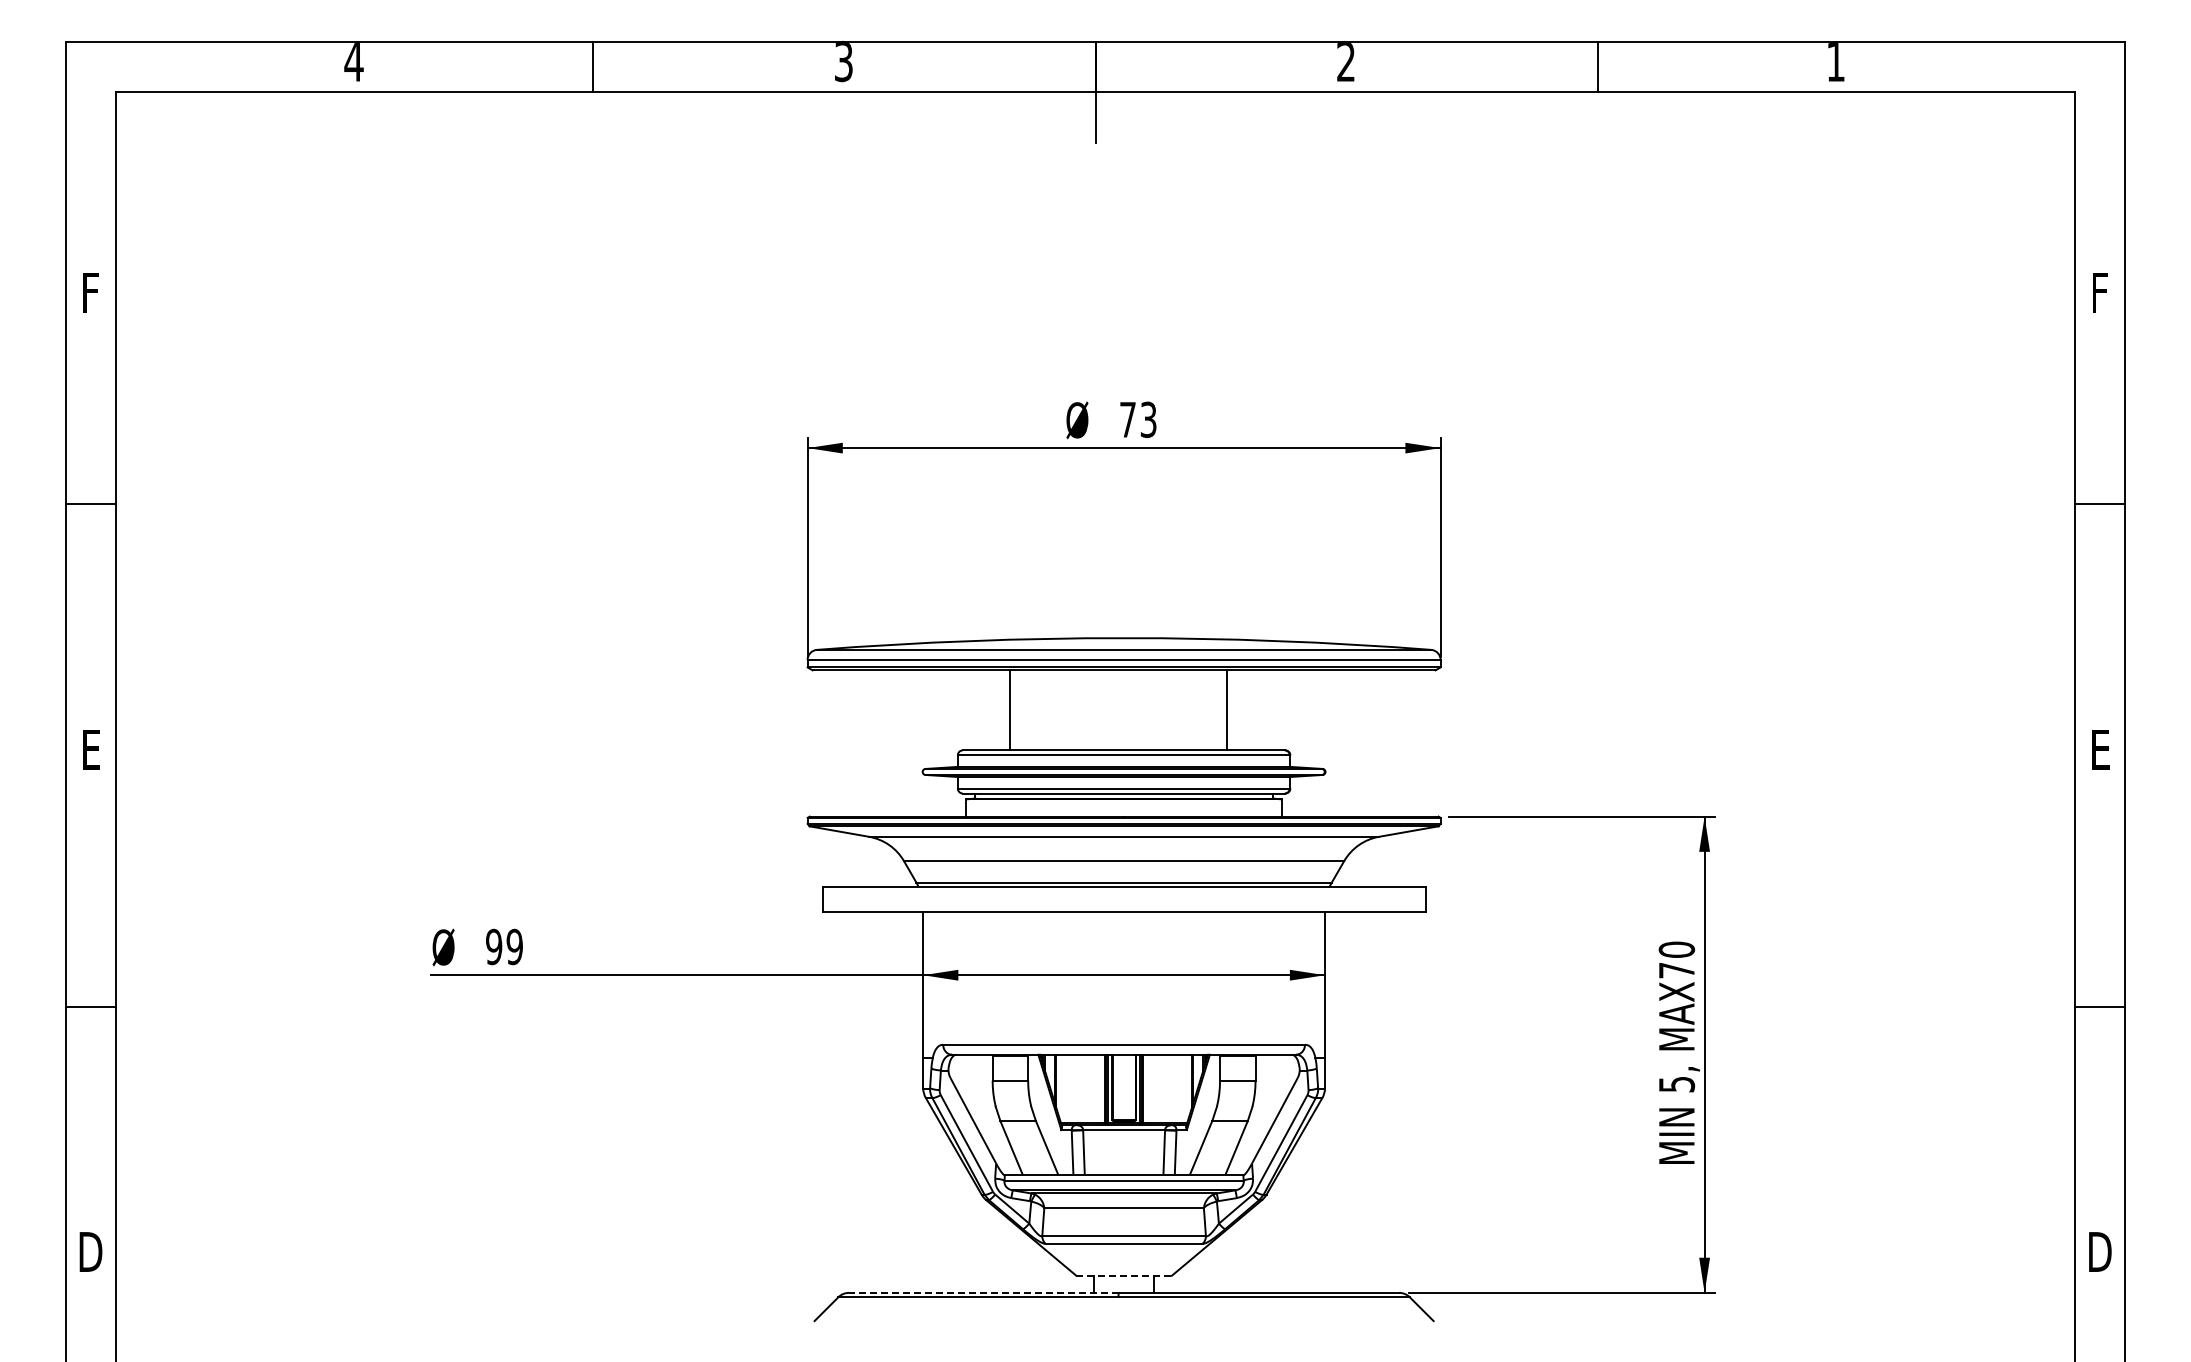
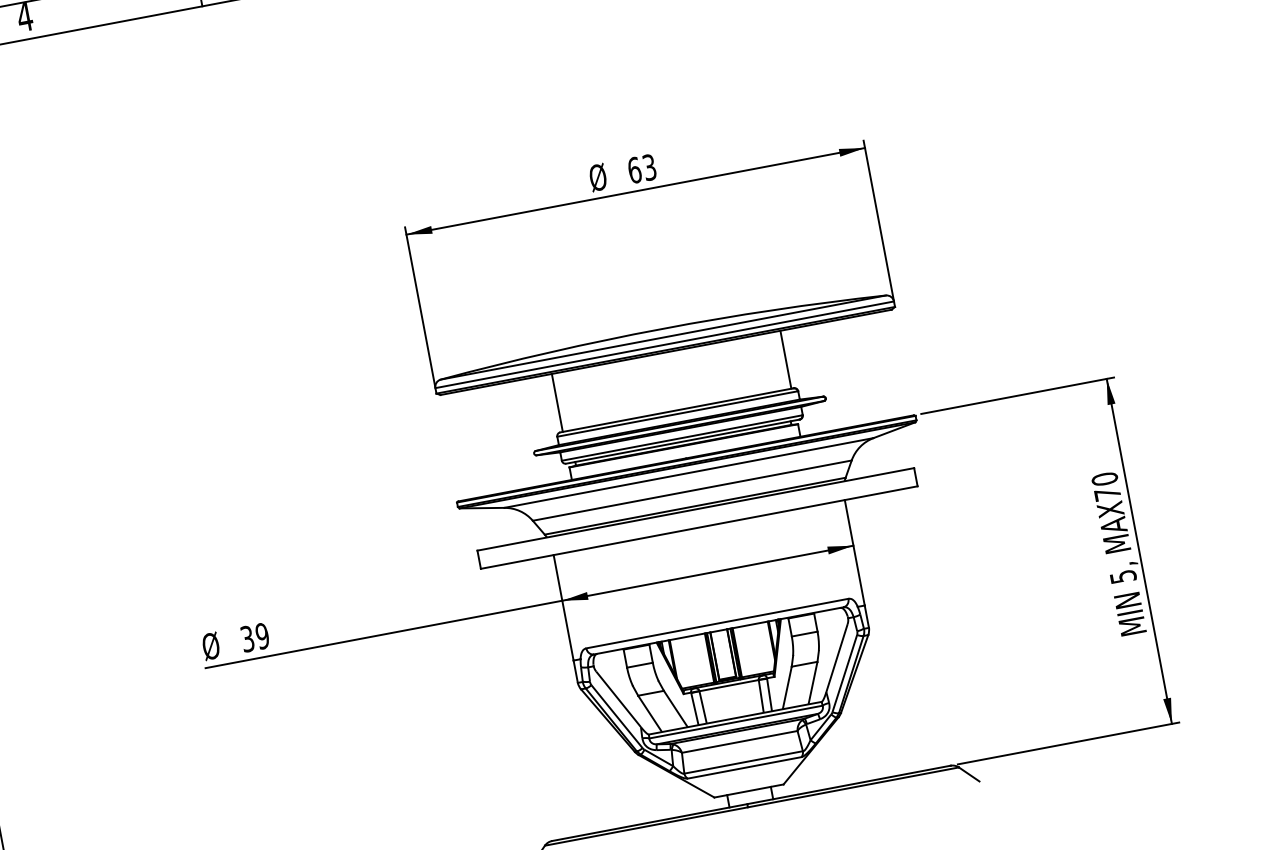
text: (1128, 419) -> (634, 170), 73 -> 63
line: (1010, 710) -> (557, 403), moved
line: (1226, 710) -> (785, 359), moved
text: (494, 946) -> (247, 638), 99 -> 39
line: (1124, 1275) -> (749, 790), dashed -> solid
line: (983, 1292) -> (649, 822), dashed -> solid

